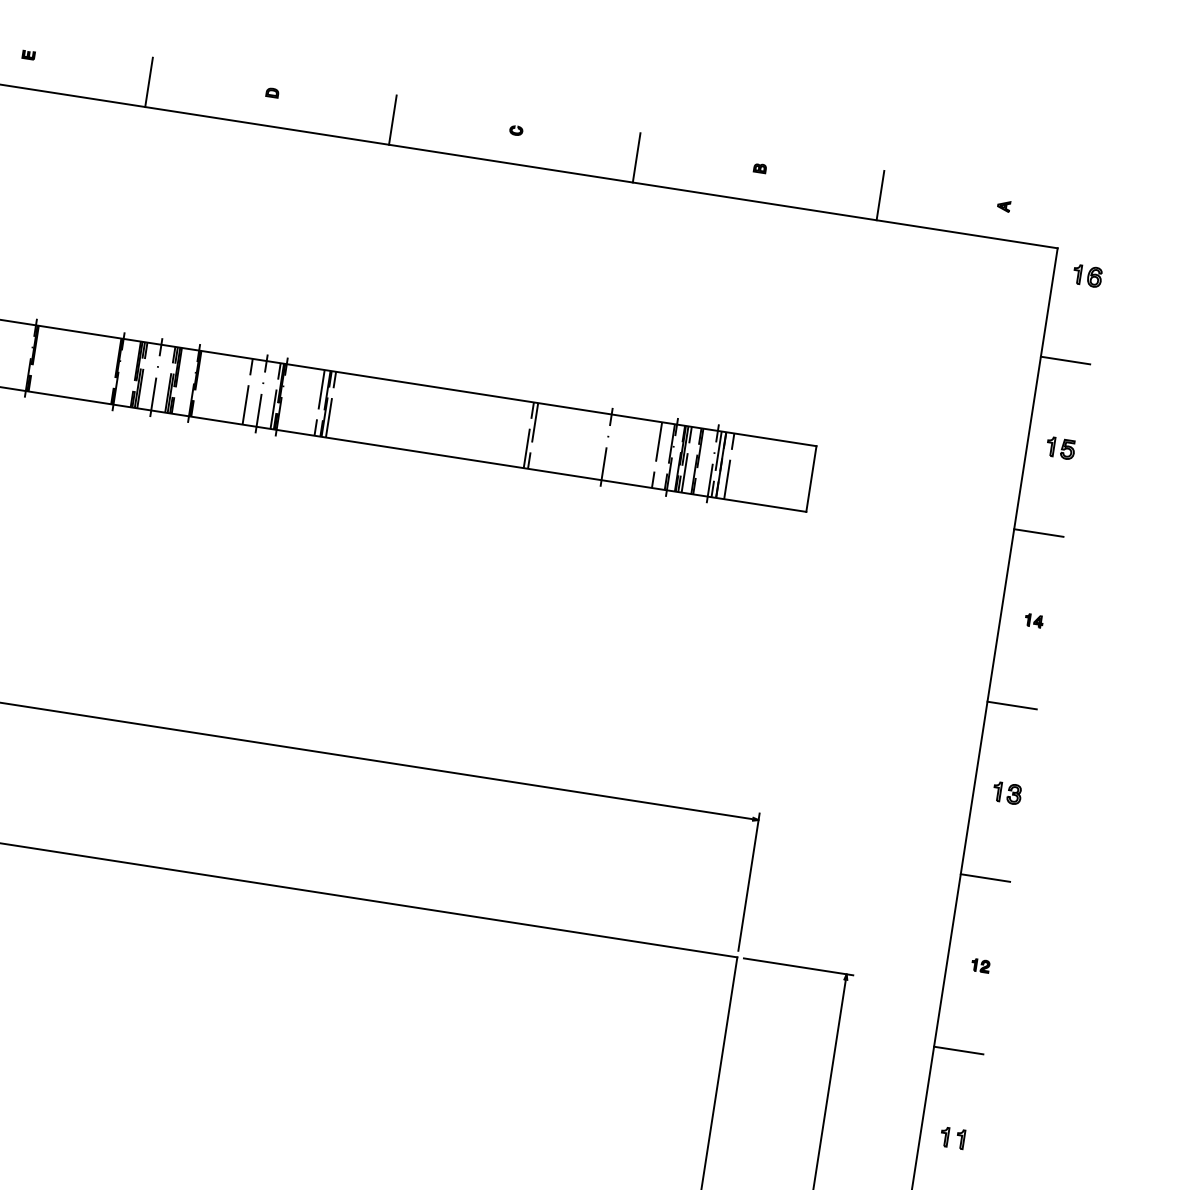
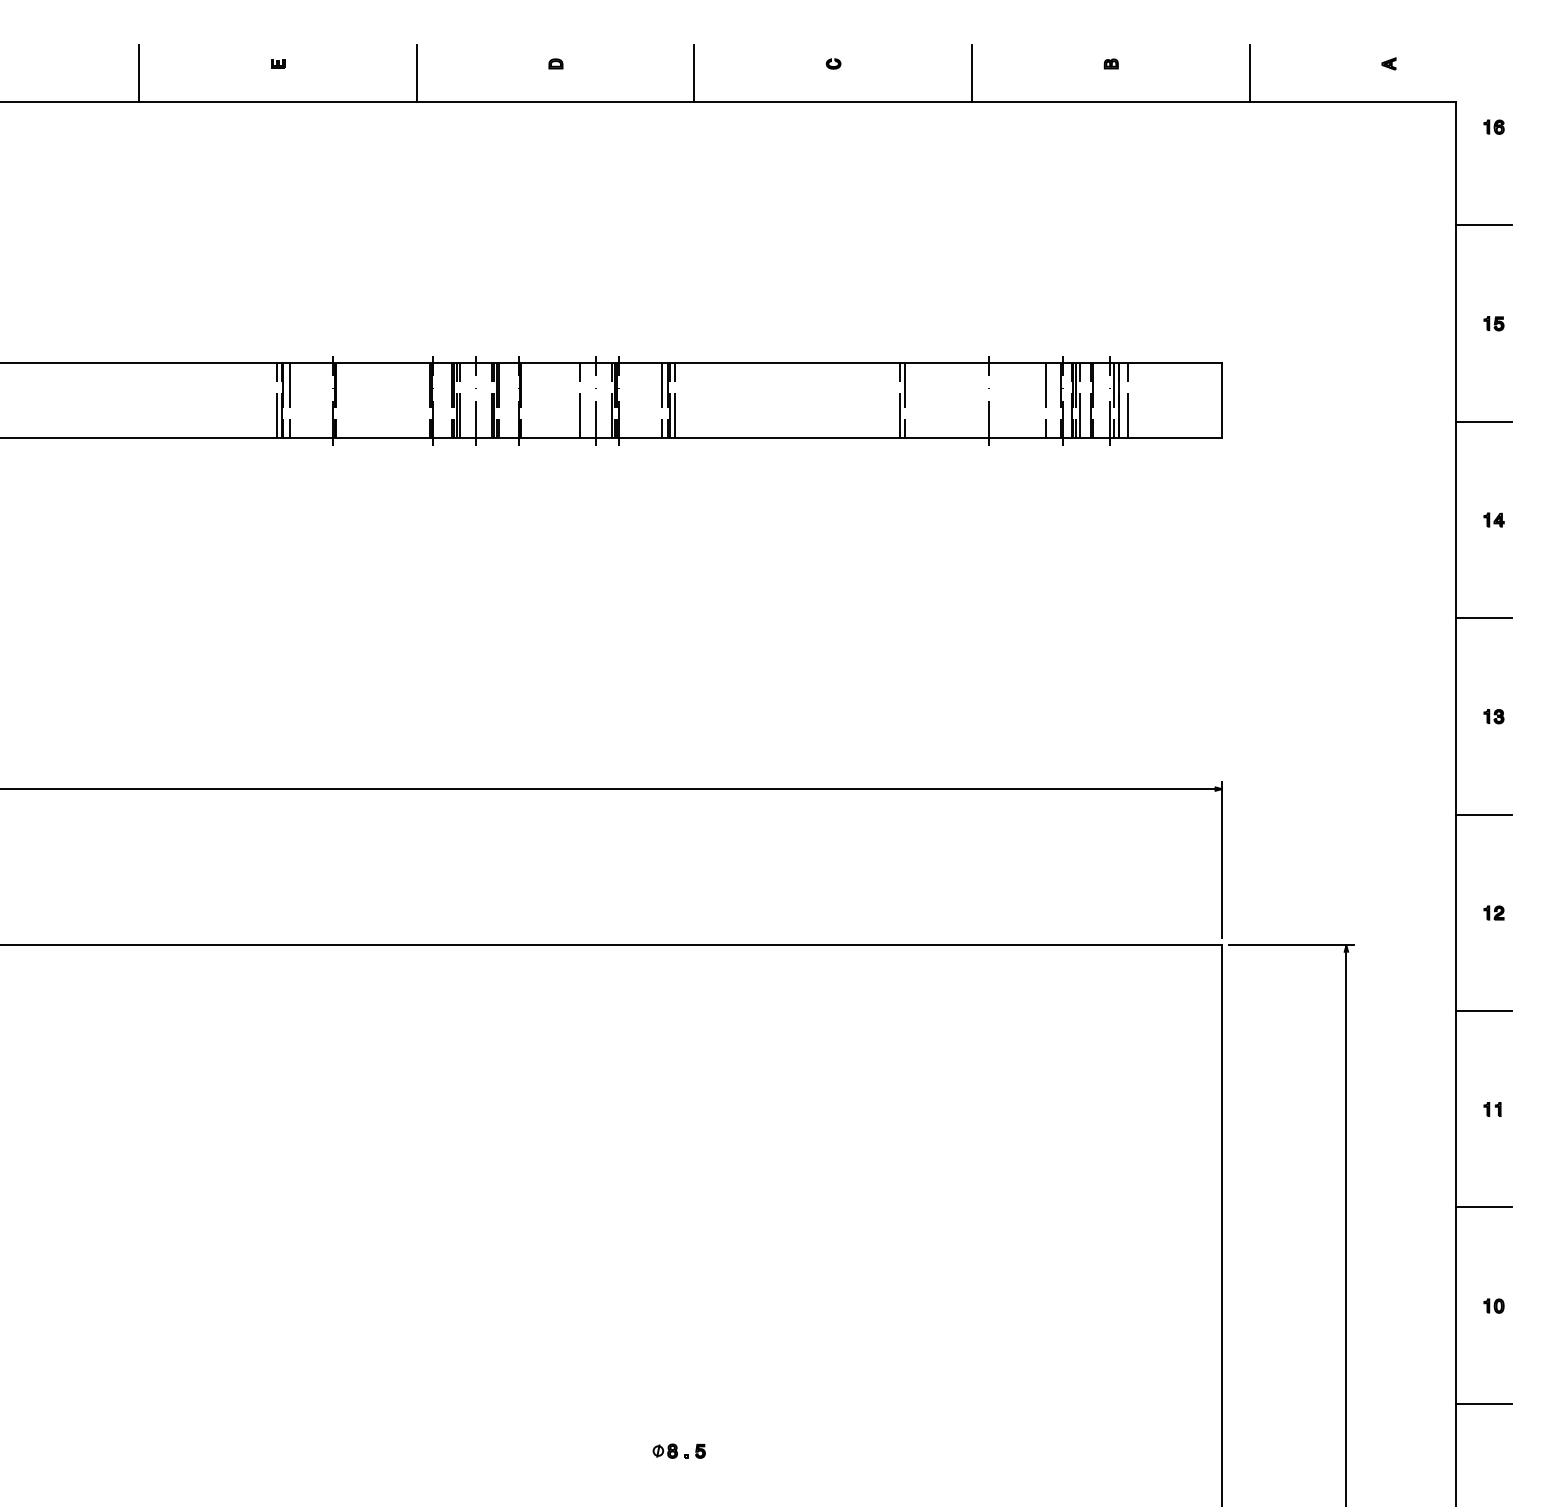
part: (1087, 275) -> (1493, 126), size x0.62
part: (1060, 448) -> (1493, 323), size x0.62
part: (1006, 793) -> (1493, 716), size x0.62
part: (952, 1138) -> (1492, 1109), size x0.62

